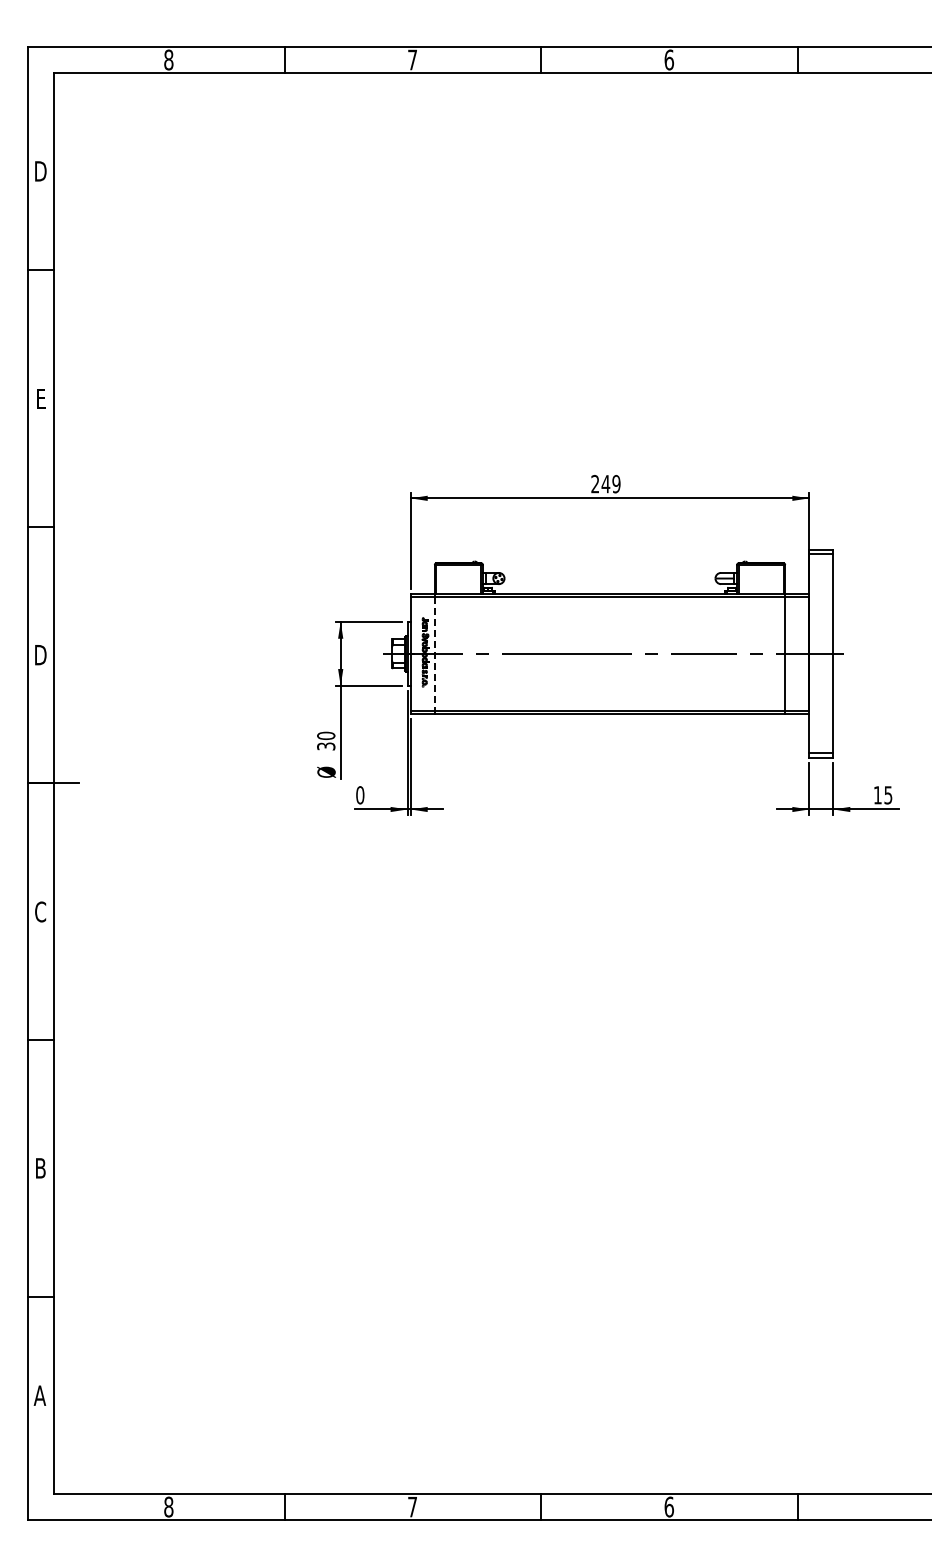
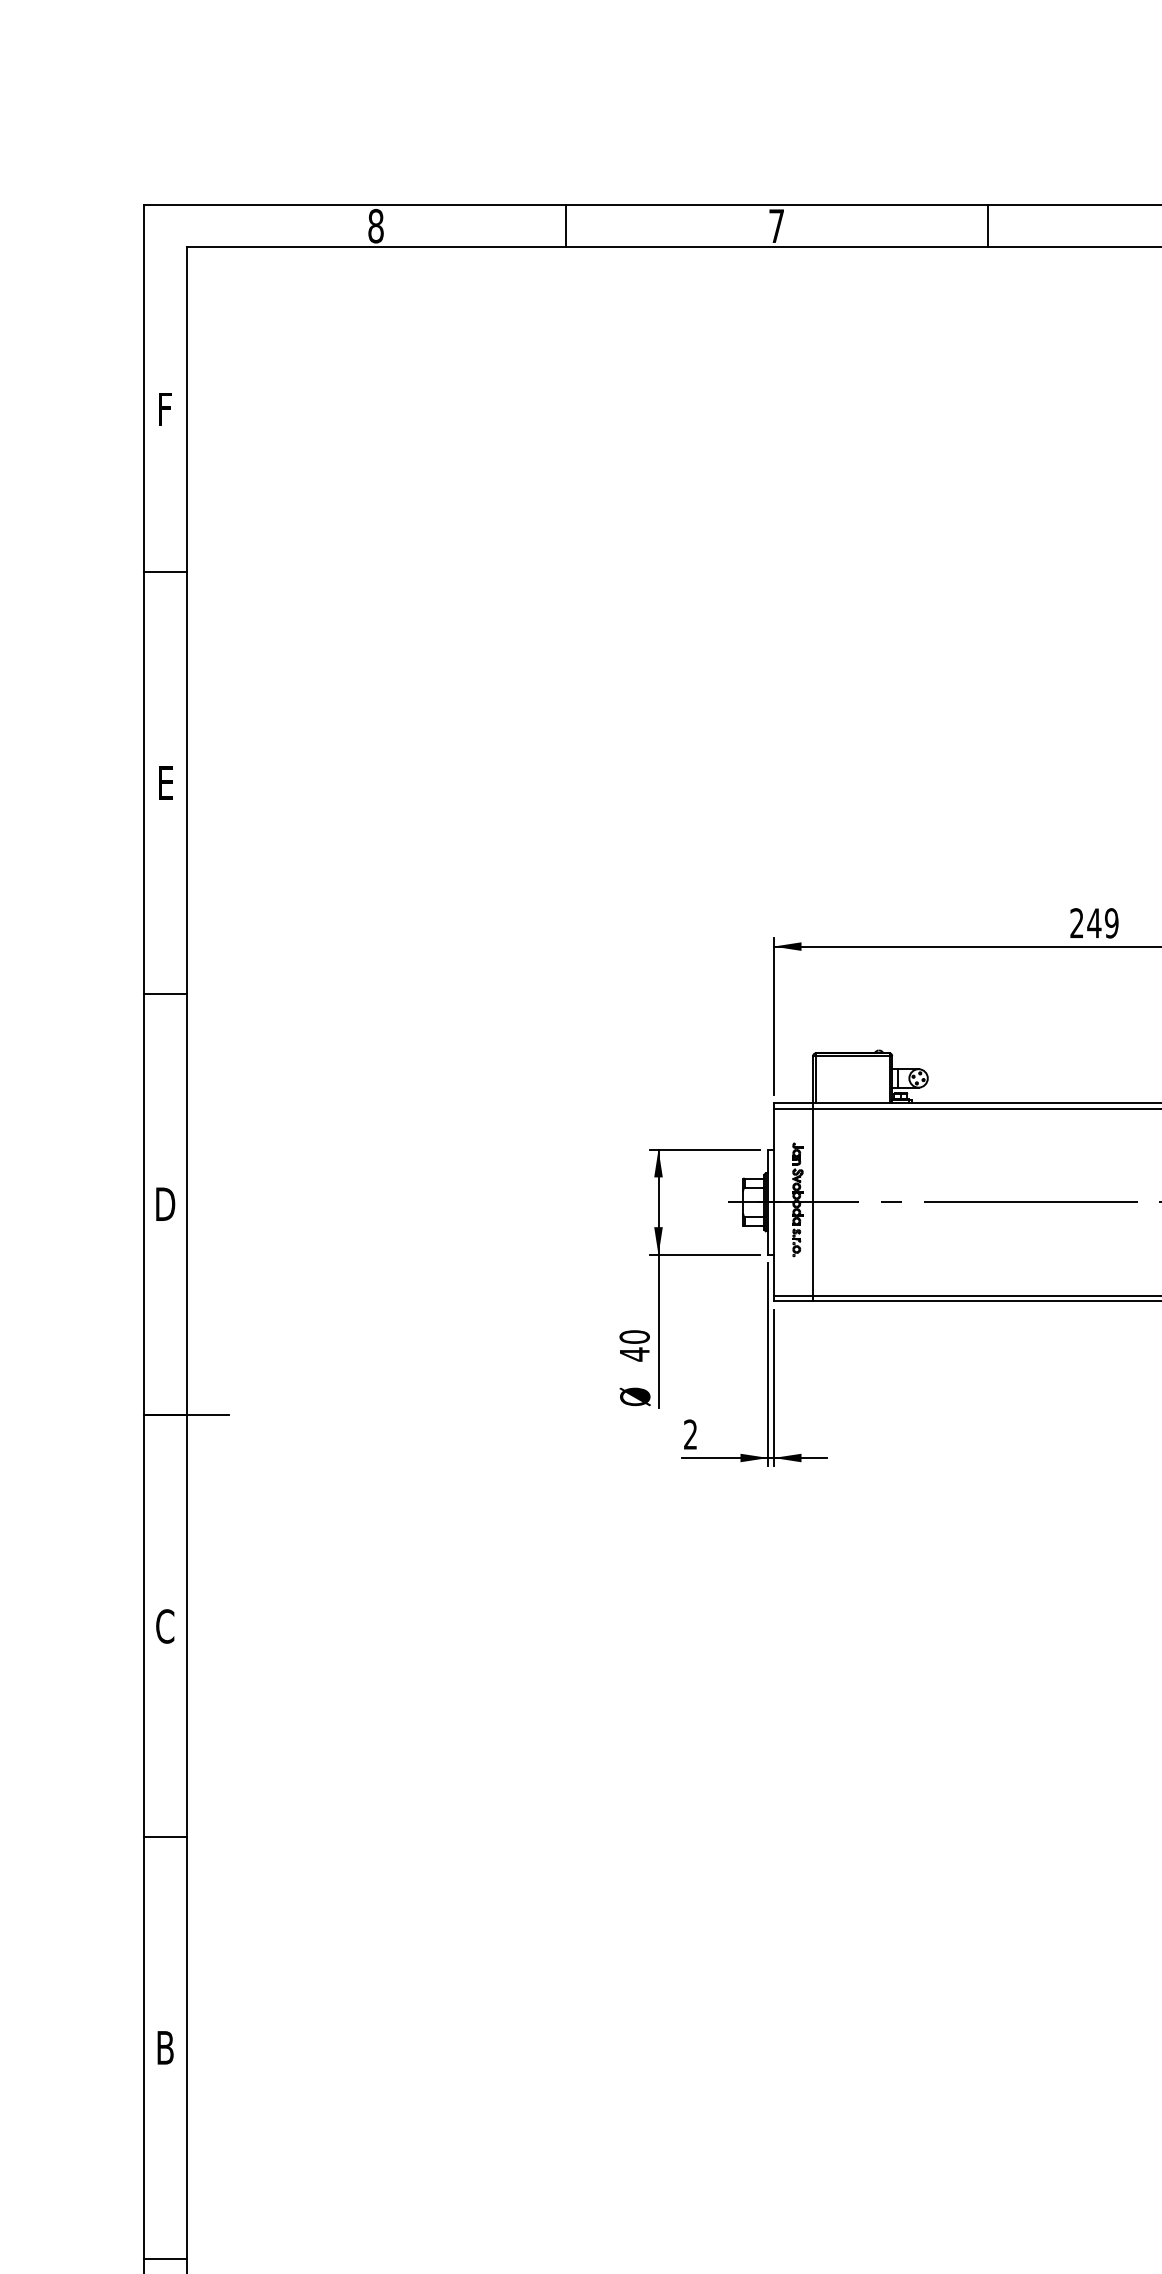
text: (40, 171) -> (165, 409), D -> F
line: (434, 653) -> (812, 1201), dashed -> solid
text: (326, 746) -> (635, 1354), 30 -> 40
text: (360, 795) -> (691, 1435), 0 -> 2

